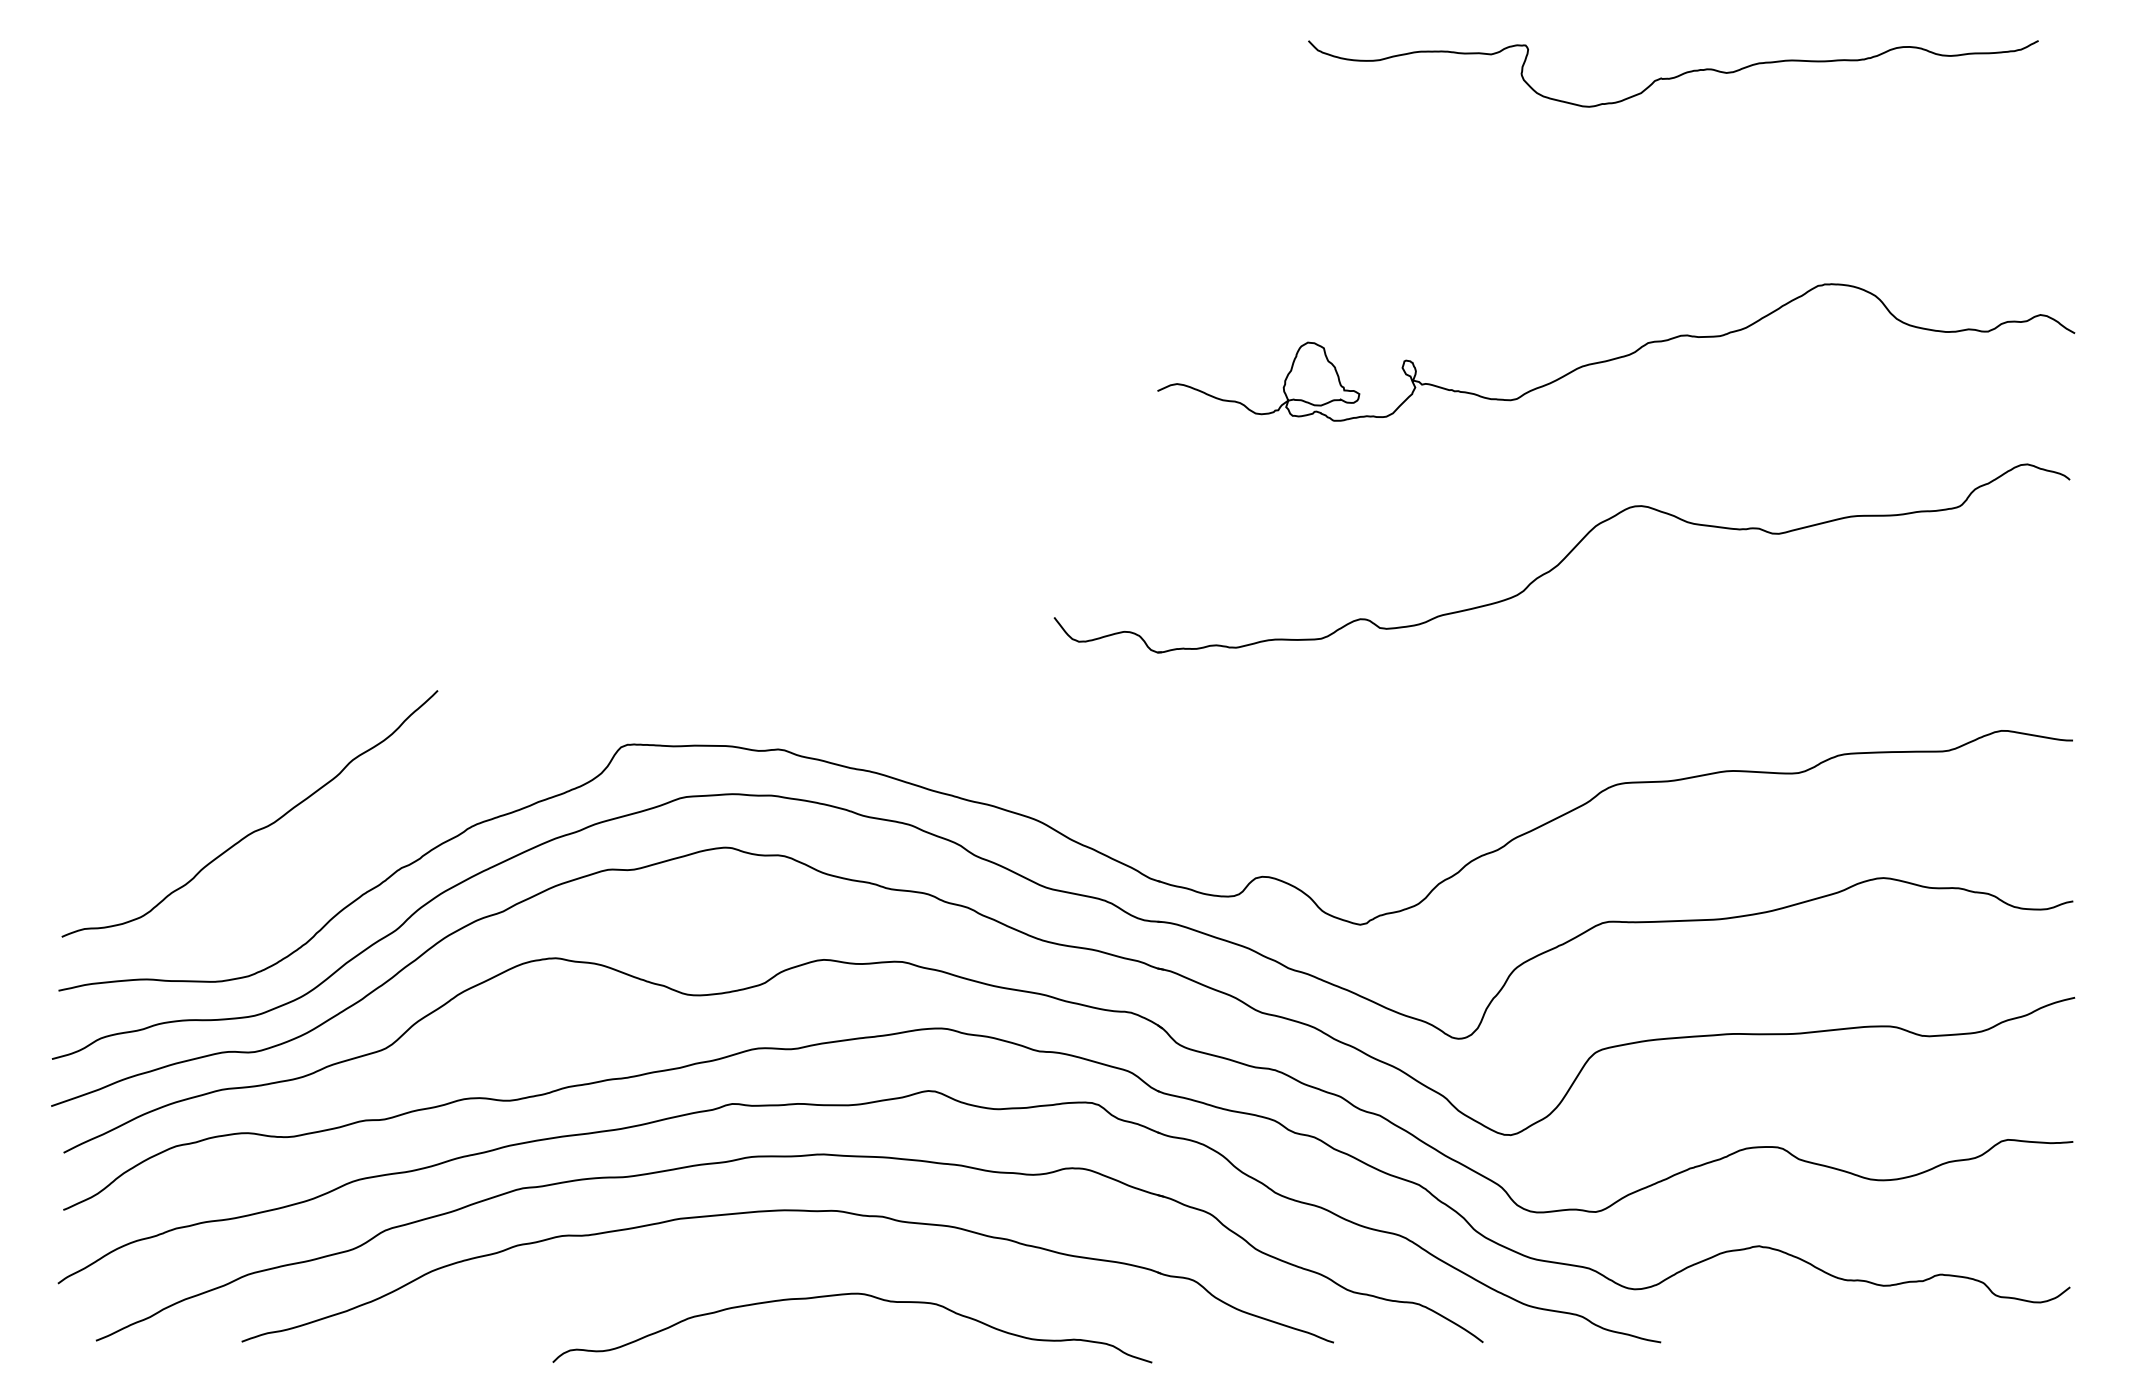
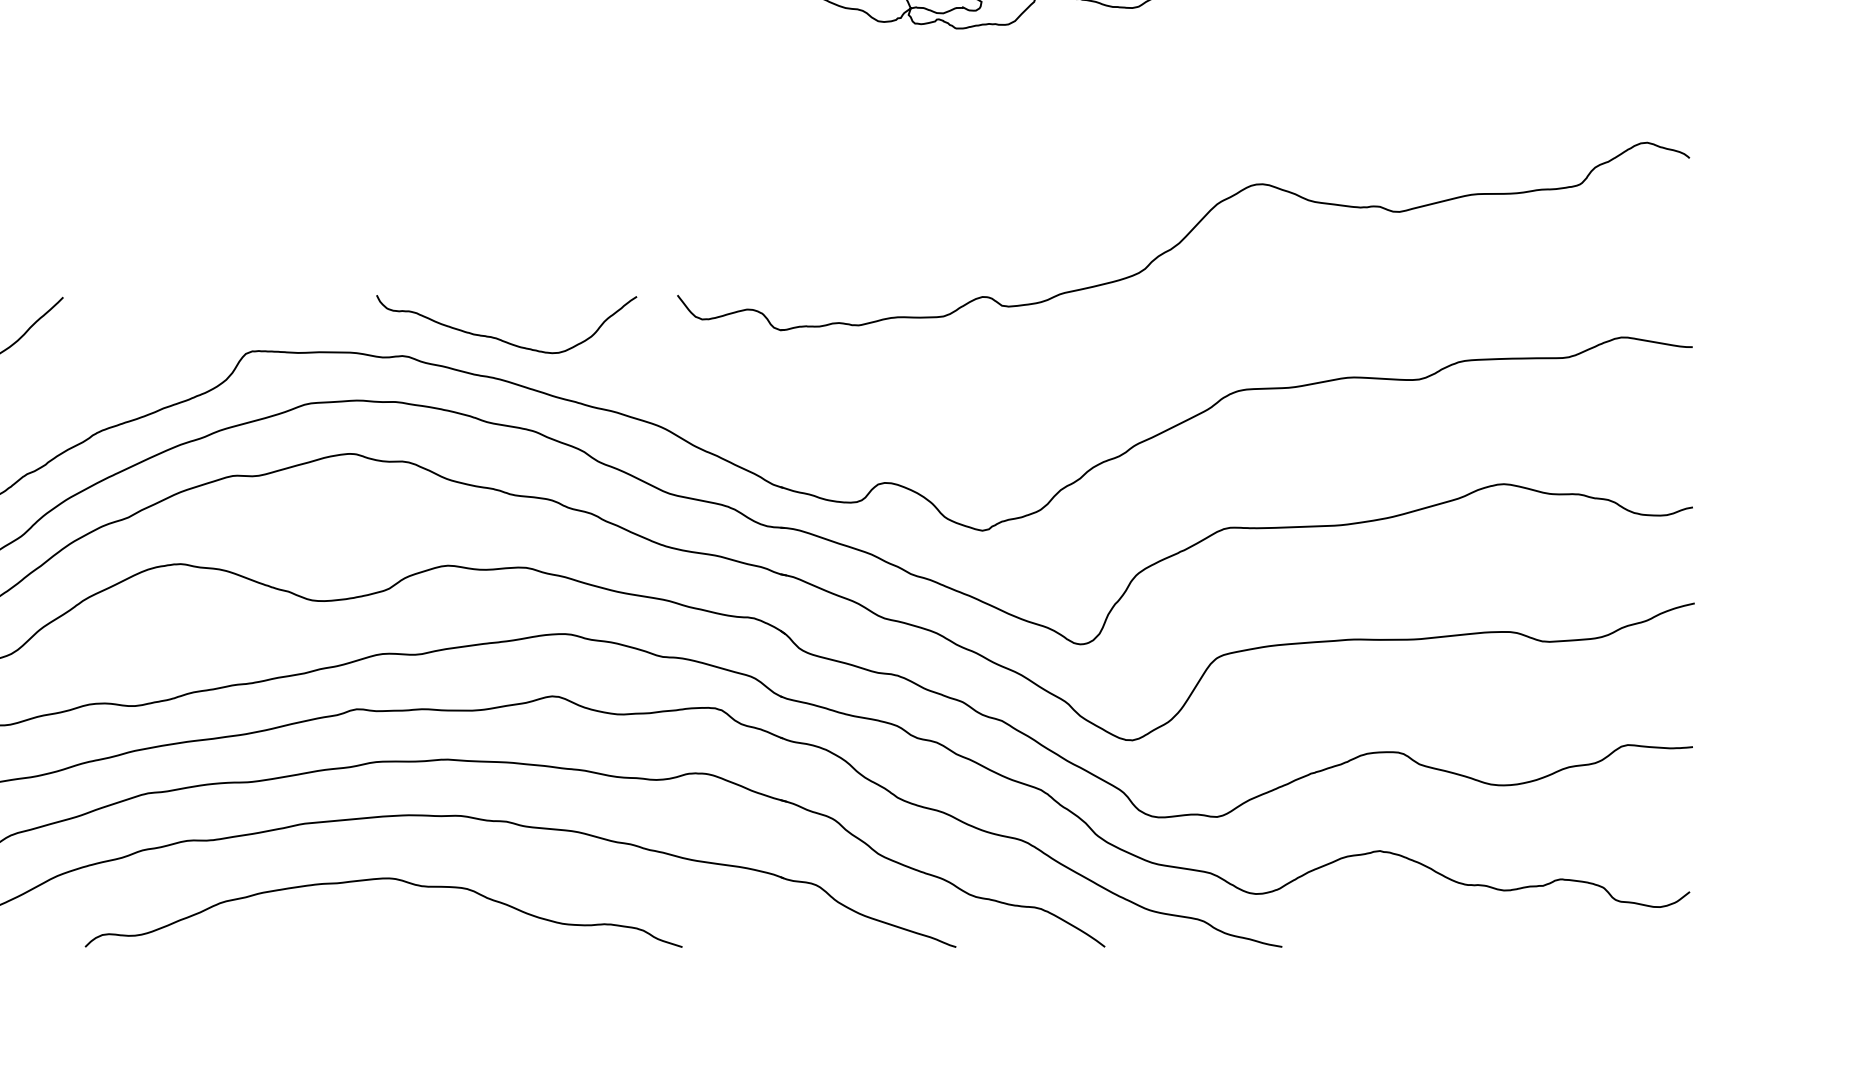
part: (1561, 558) -> (1182, 236), moved
curve: (877, 732) -> (501, 339), added
curve: (845, 1295) -> (376, 880), moved

